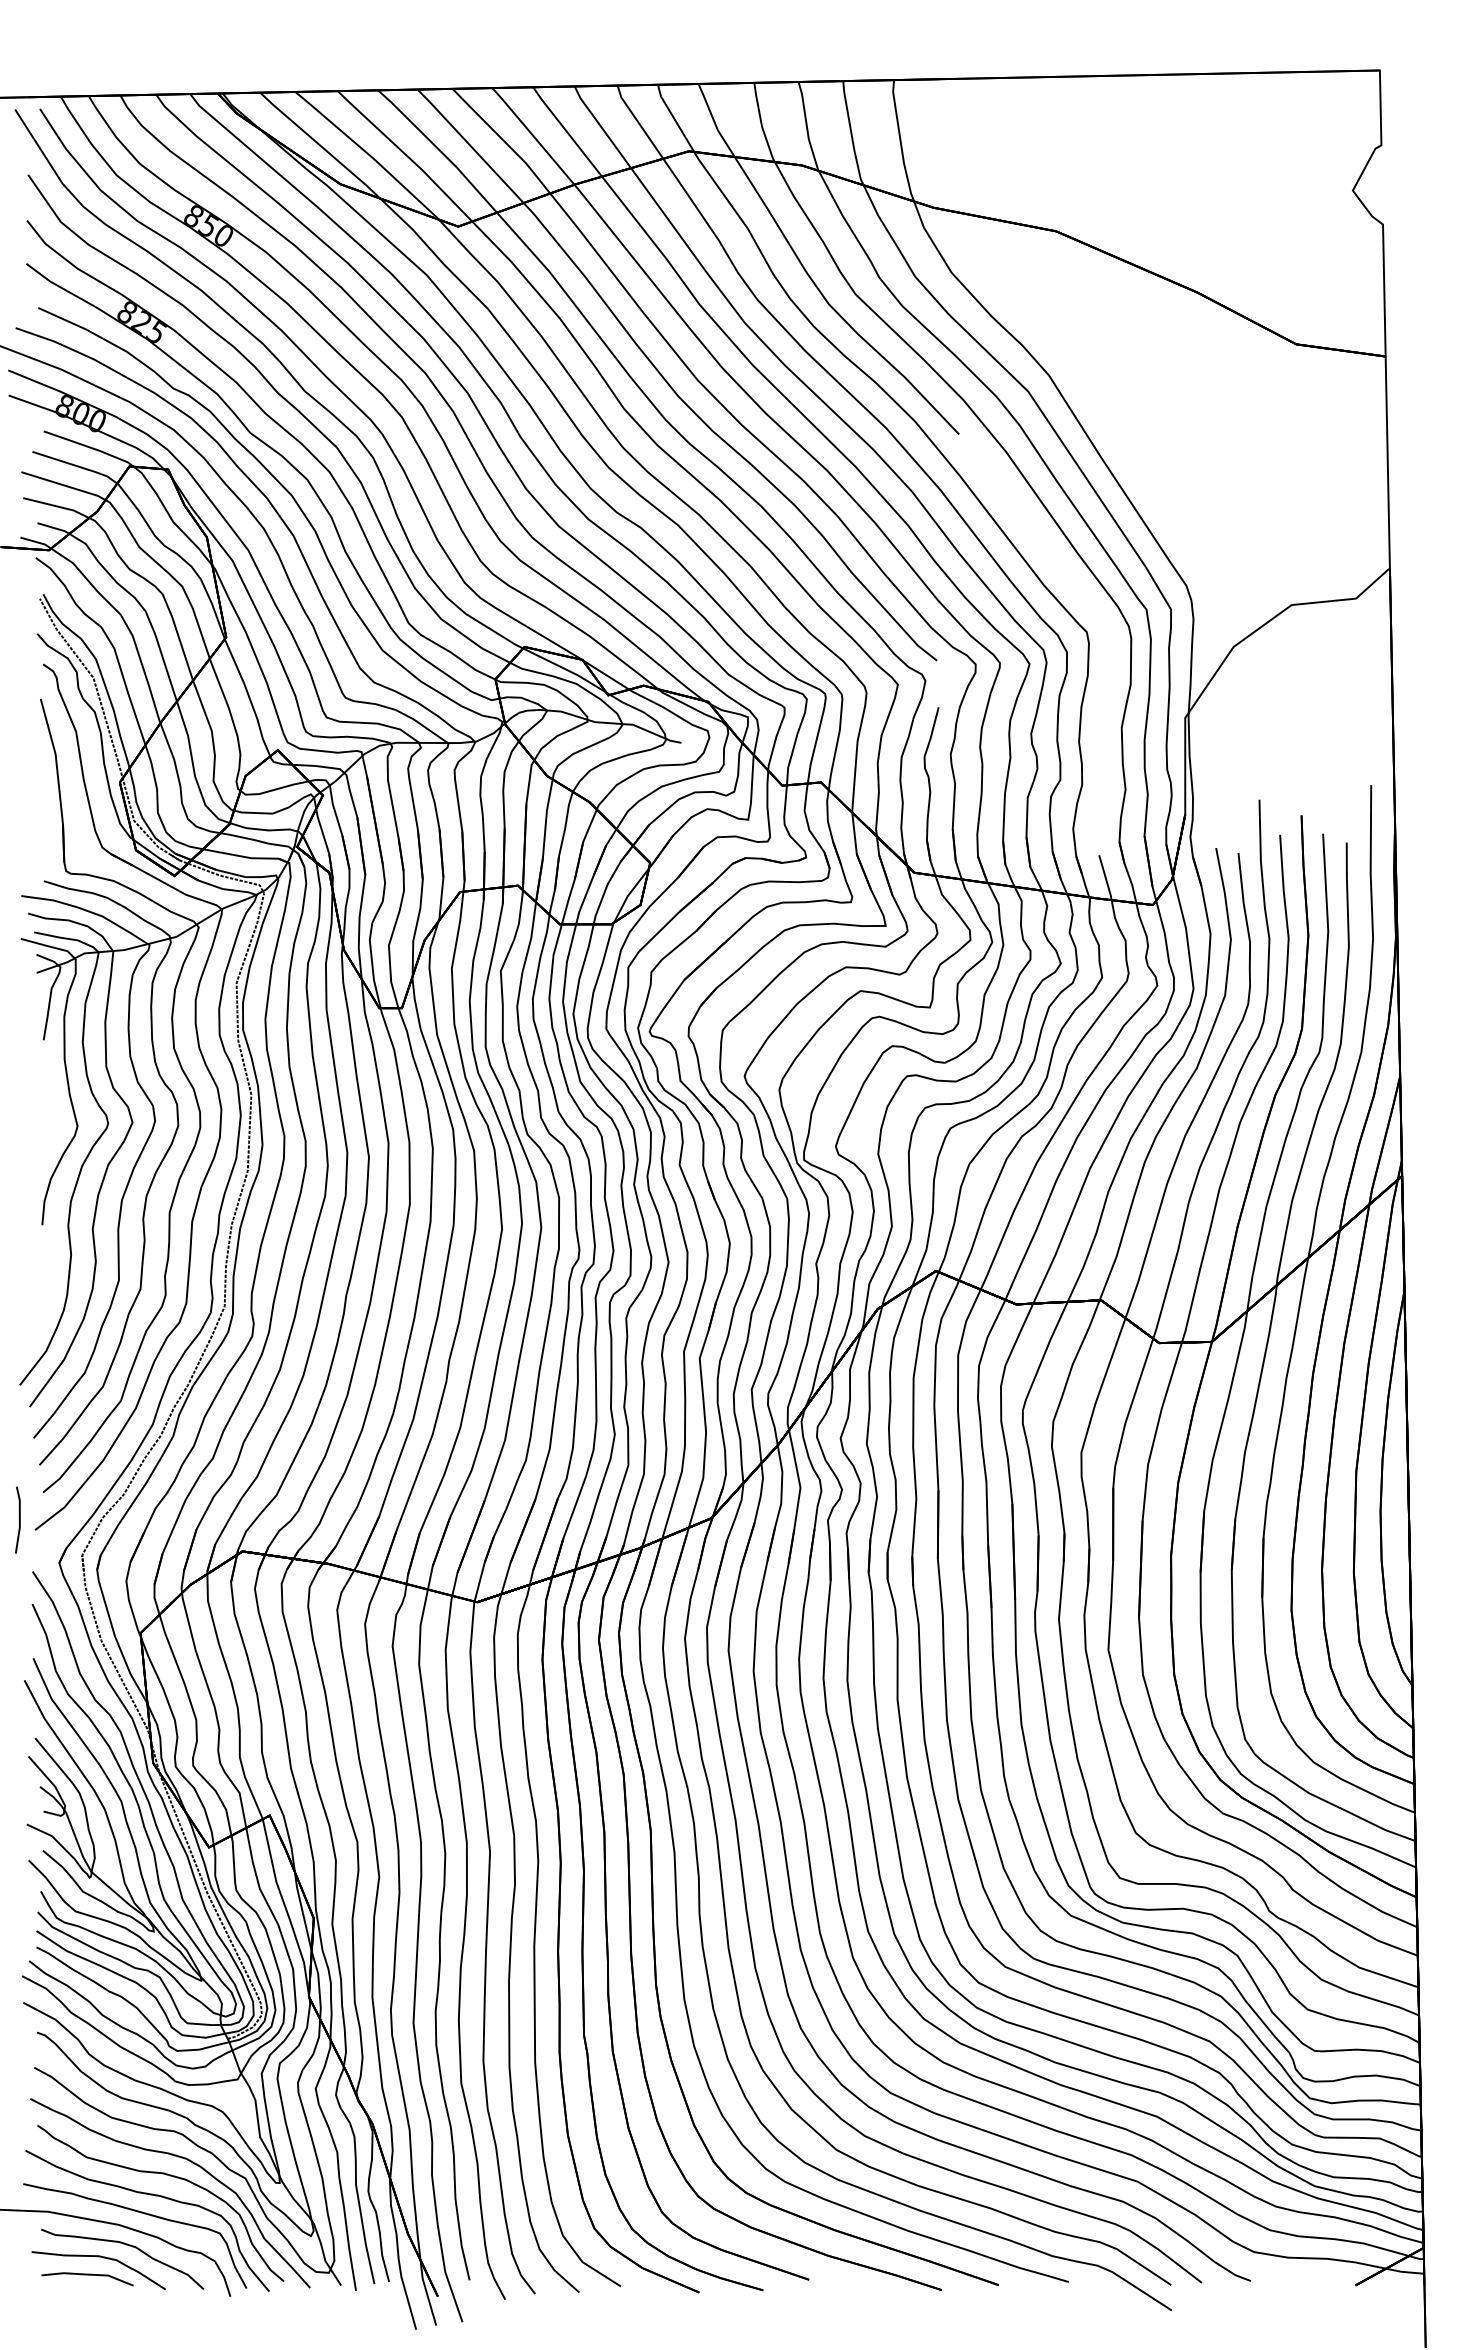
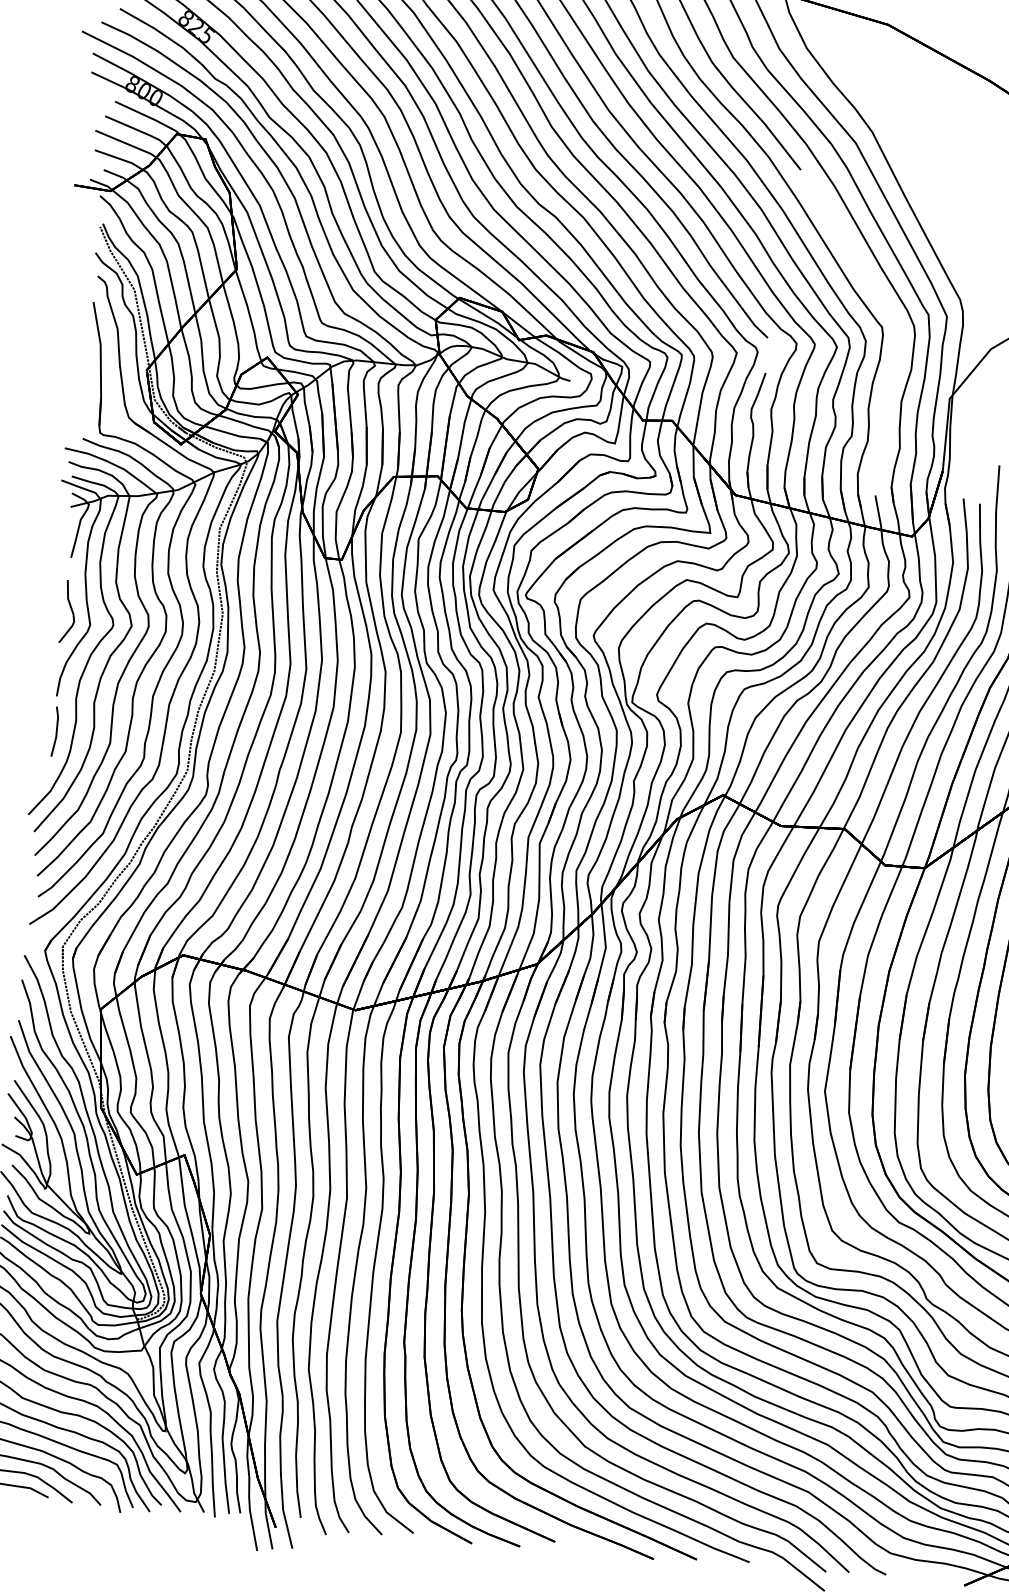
curve: (51, 1111) -> (71, 611), added
line: (19, 1519) -> (56, 731), moved

